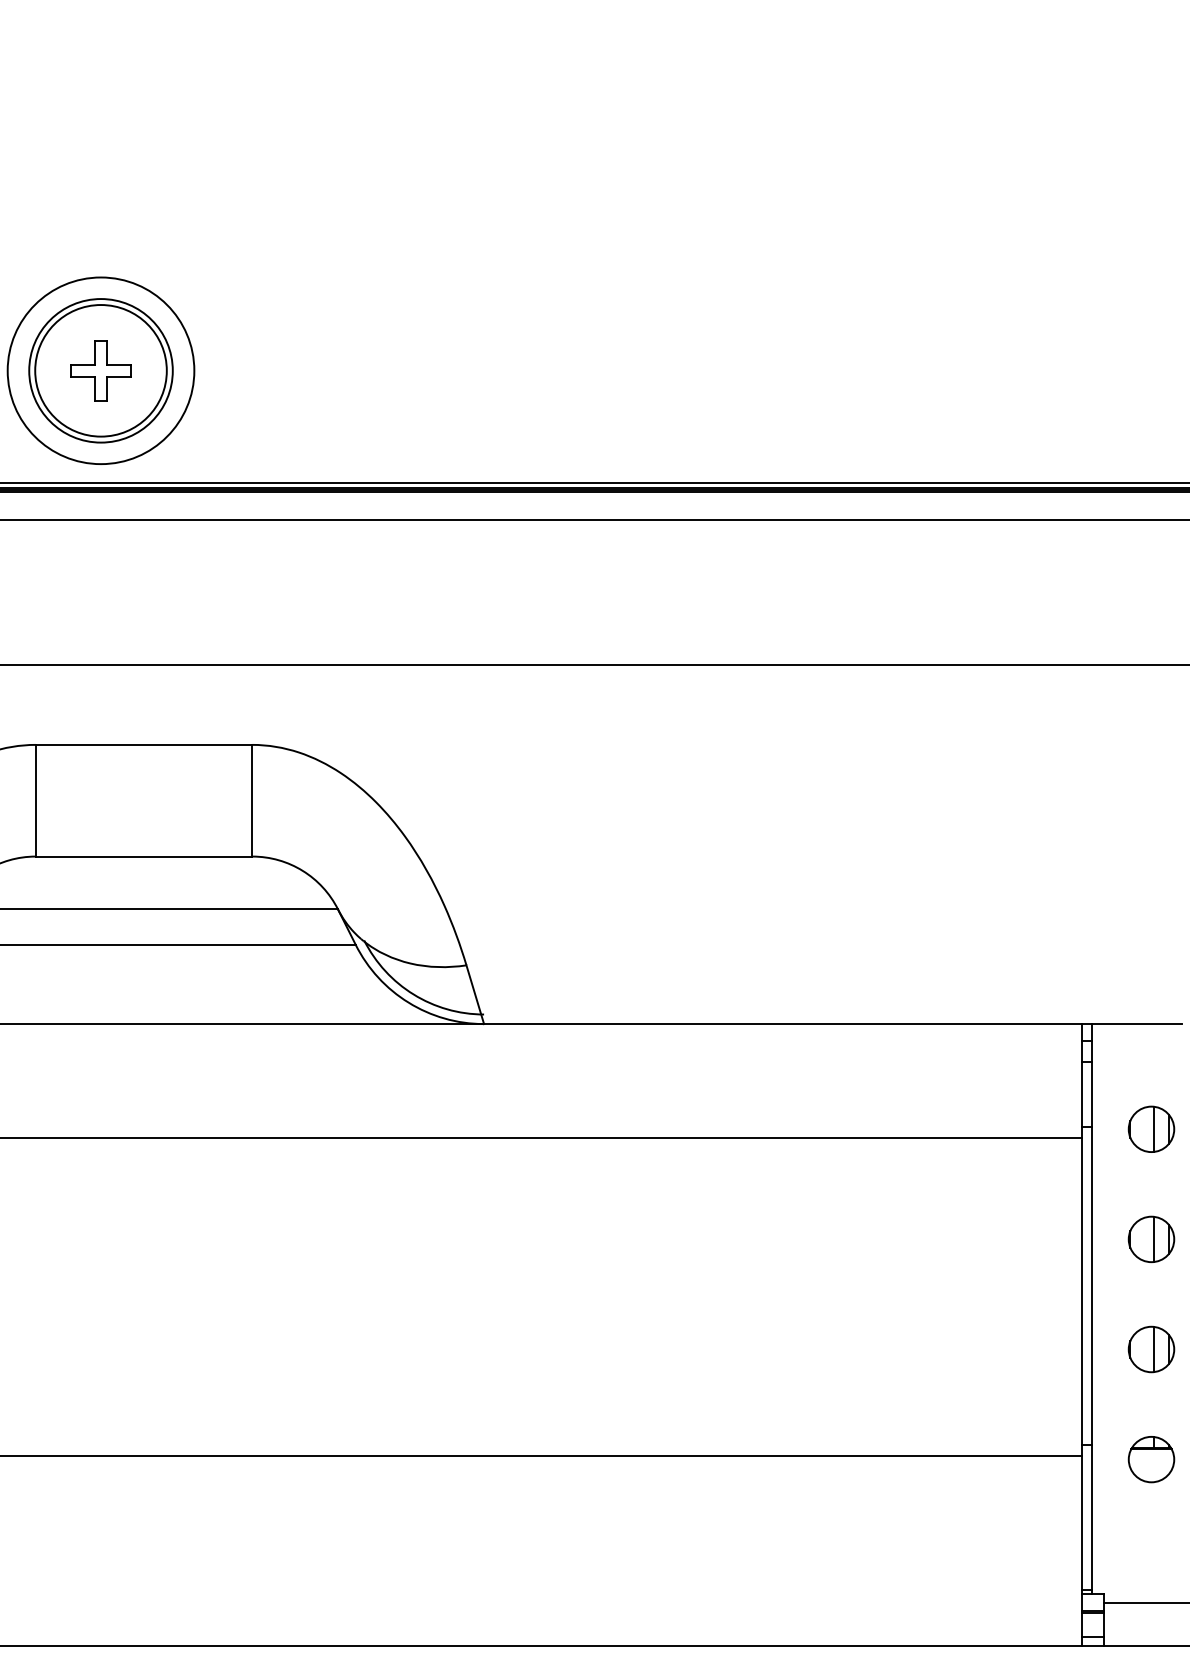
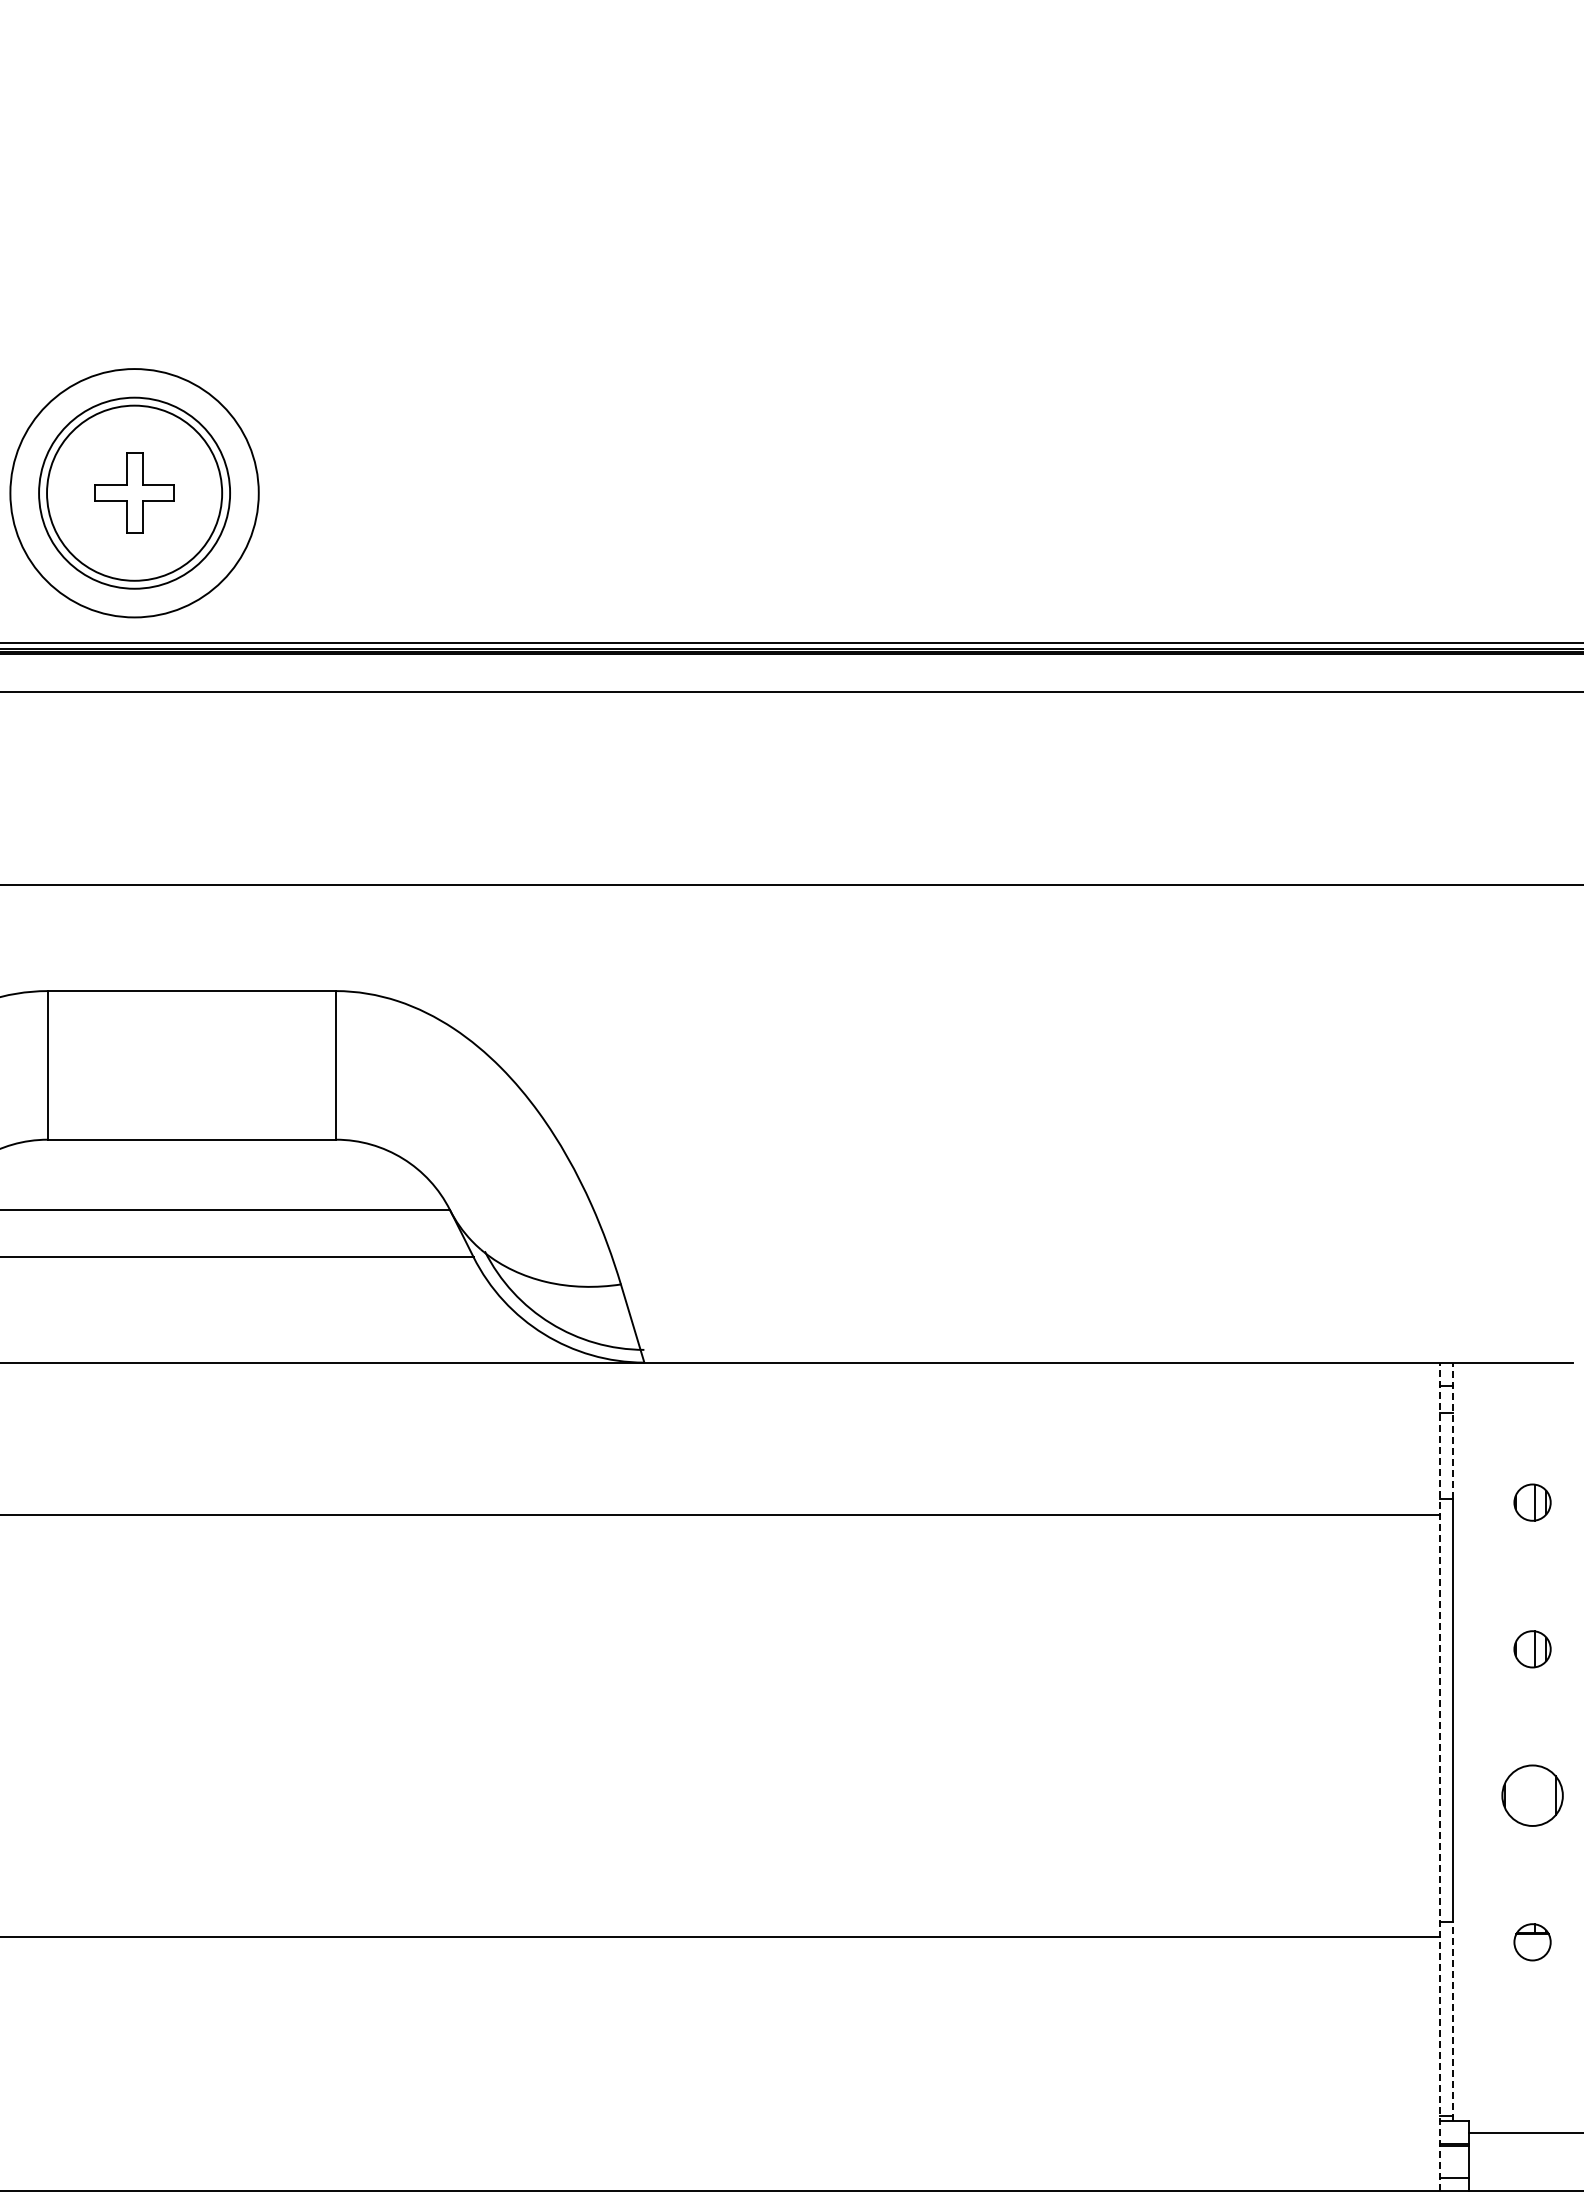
line: (1092, 1075) -> (1453, 1430), solid -> dashed
part: (1151, 1129) -> (1532, 1502), size x0.6
part: (1151, 1239) -> (1532, 1649), size x0.6
line: (1082, 1335) -> (1440, 1776), solid -> dashed
line: (1154, 1349) -> (1536, 1795), removed
part: (1151, 1459) -> (1532, 1942), size x0.6
line: (1092, 1518) -> (1453, 2020), solid -> dashed

